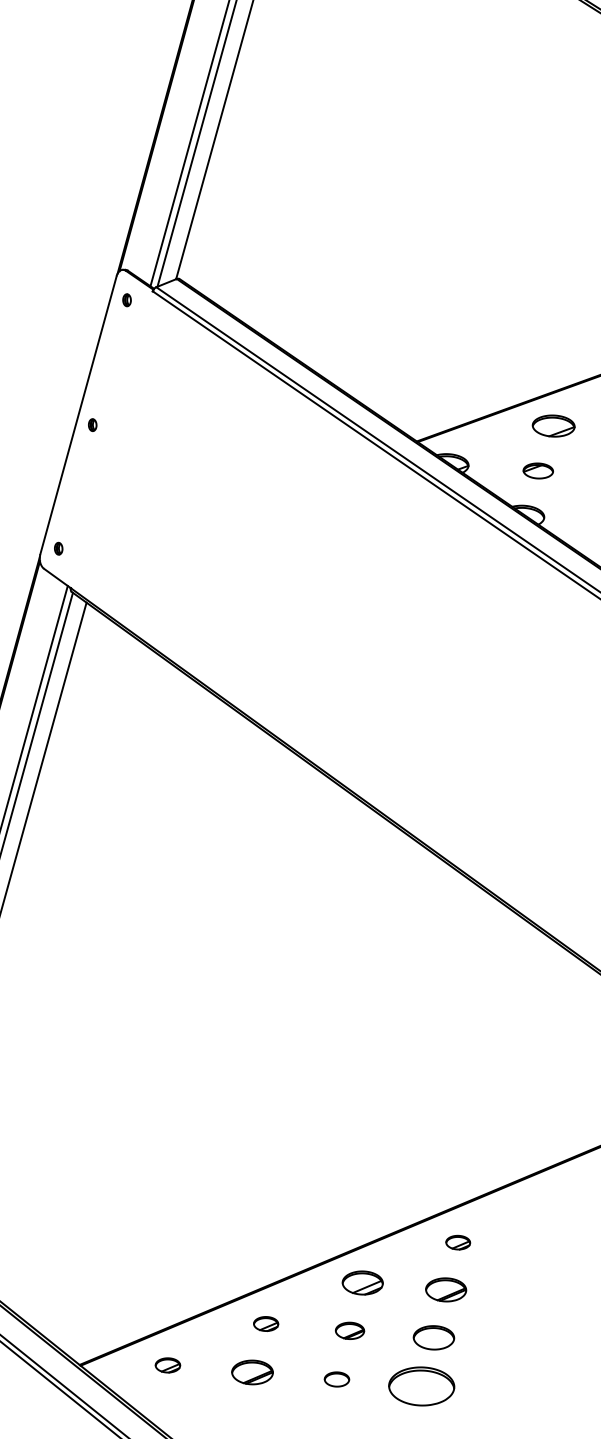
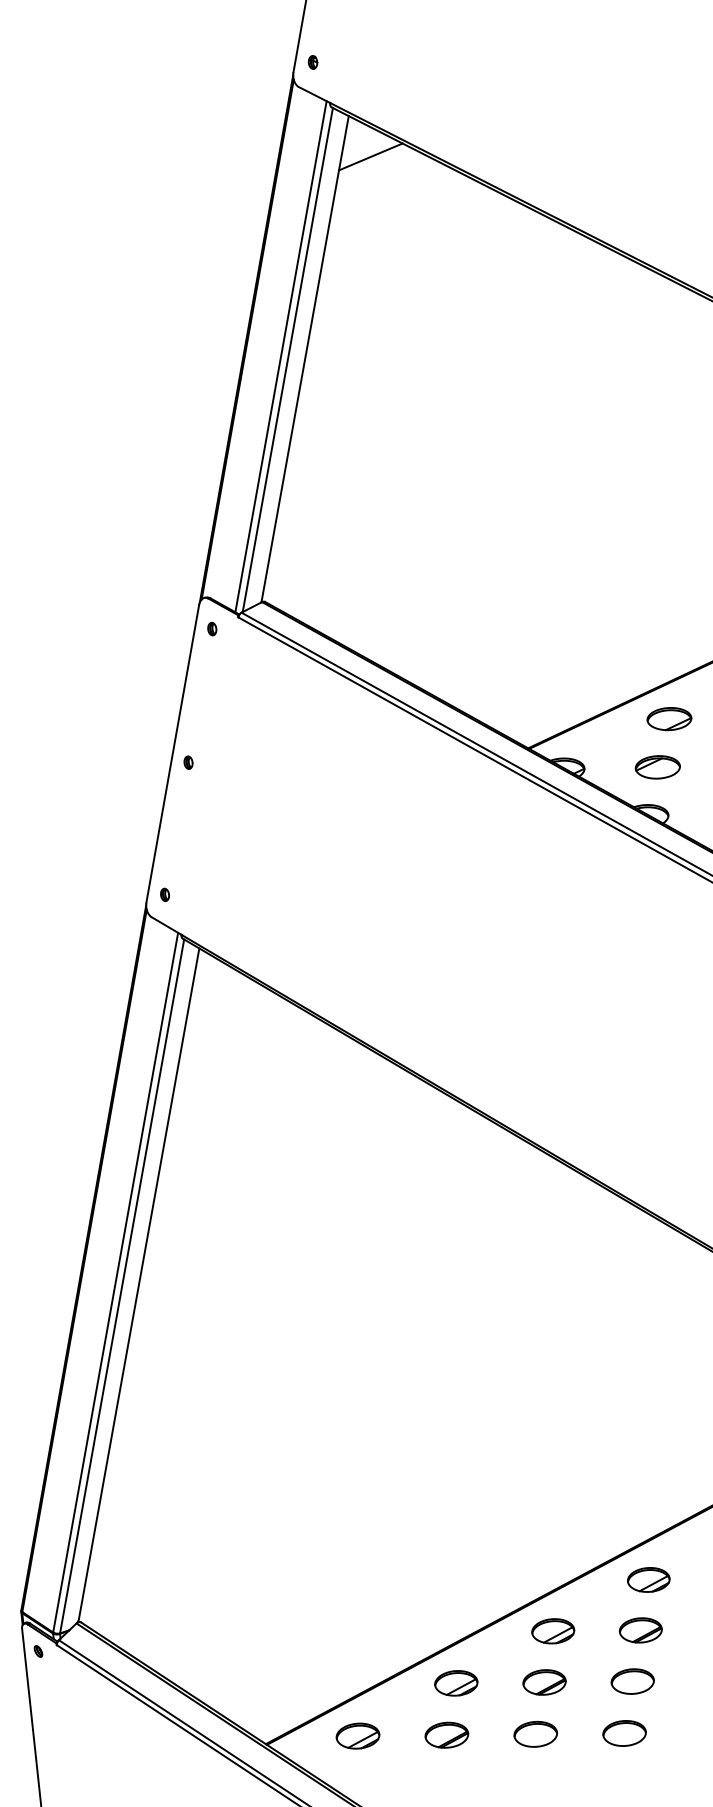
part: (538, 471) -> (657, 767), size x1.43
part: (457, 1242) -> (648, 1579), size x1.67
part: (266, 1324) -> (456, 1683), size x1.67
part: (349, 1330) -> (544, 1682), size x1.43
part: (167, 1364) -> (357, 1735), size x1.67
part: (336, 1379) -> (535, 1734), size x1.67
part: (421, 1386) -> (624, 1733), size x0.62

